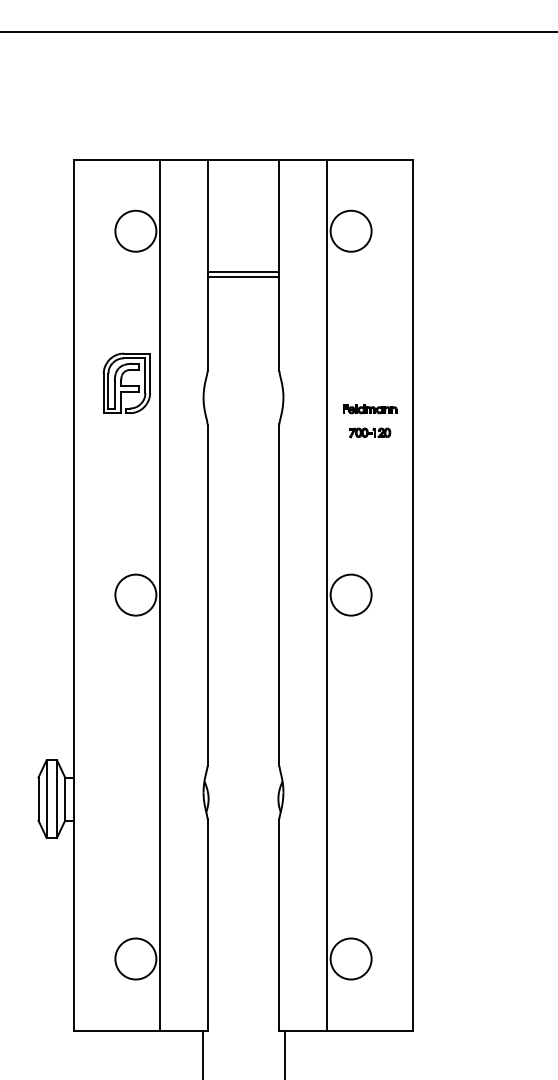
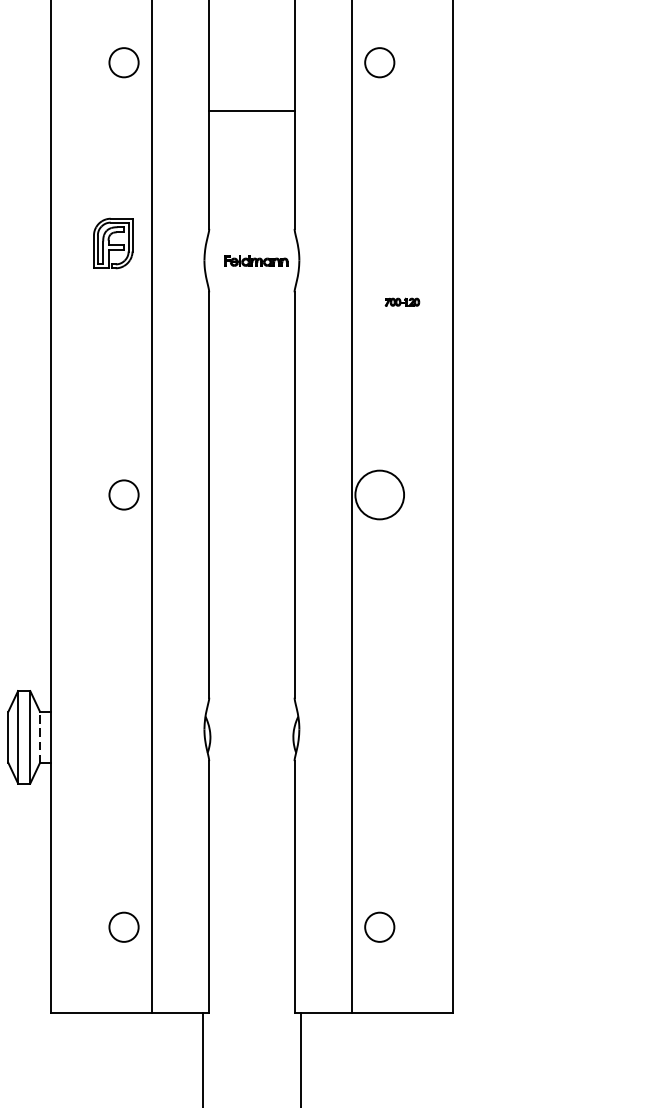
circle: (135, 230) -> (123, 61), size x0.6
circle: (350, 230) -> (379, 61), size x0.6
line: (243, 277) -> (251, 117), removed
part: (126, 383) -> (112, 243), size x0.7
part: (370, 409) -> (256, 261), moved
part: (370, 432) -> (402, 301), size x0.7
circle: (135, 594) -> (123, 494), size x0.6
line: (65, 799) -> (40, 737), solid -> dashed
circle: (135, 958) -> (123, 926), size x0.6
circle: (350, 958) -> (379, 926), size x0.6

